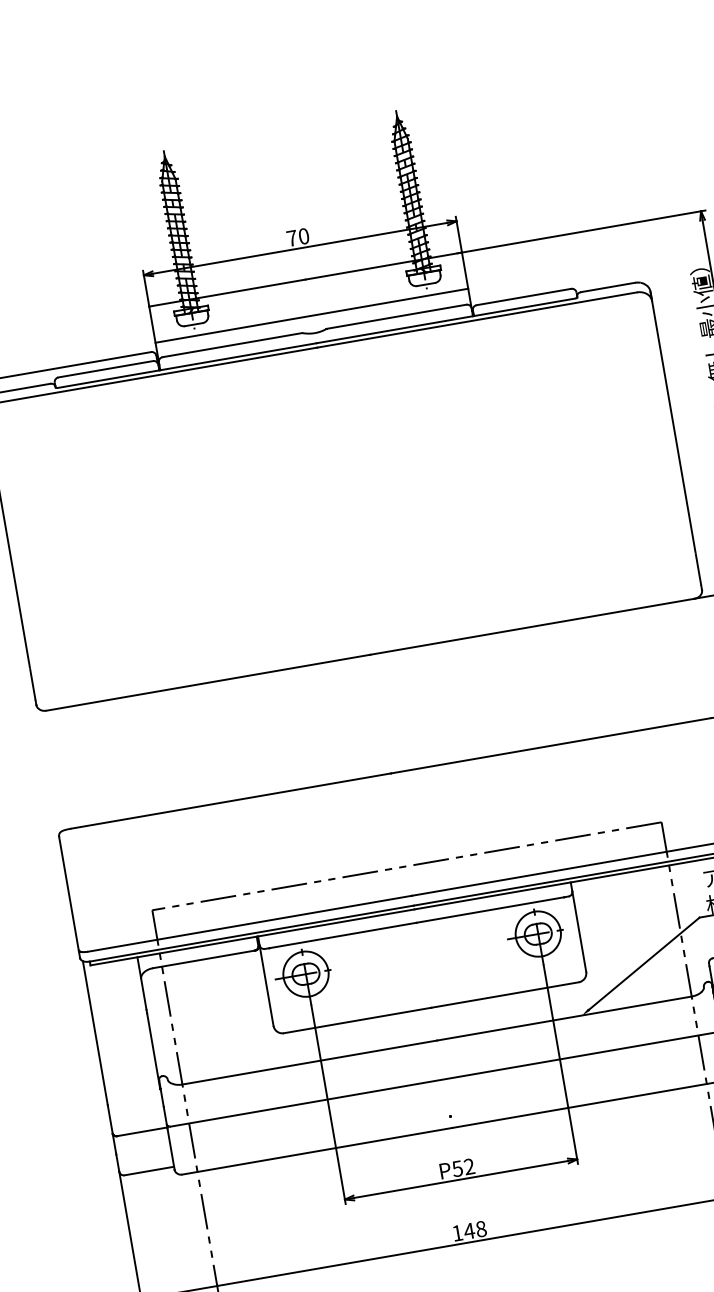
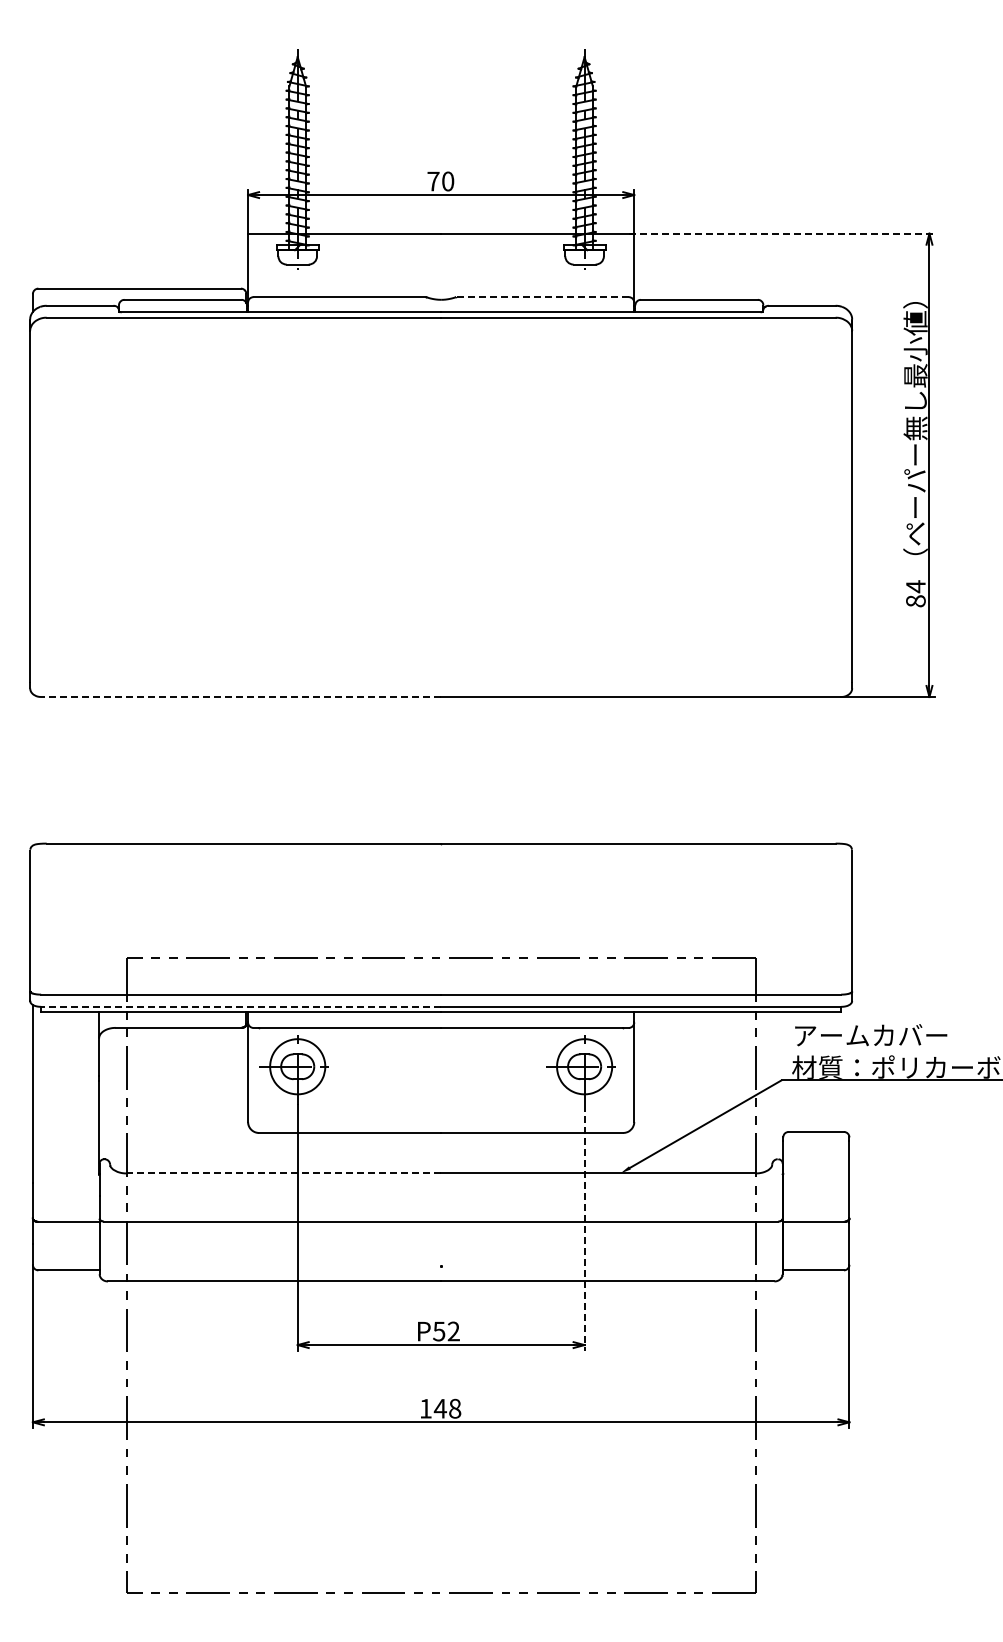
line: (581, 231) -> (782, 233), solid -> dashed
line: (312, 315) -> (441, 278), removed
line: (396, 317) -> (542, 297), solid -> dashed
line: (208, 683) -> (241, 697), solid -> dashed
line: (252, 933) -> (241, 1006), solid -> dashed
line: (309, 1062) -> (283, 1173), solid -> dashed
line: (560, 1064) -> (584, 1227), solid -> dashed

